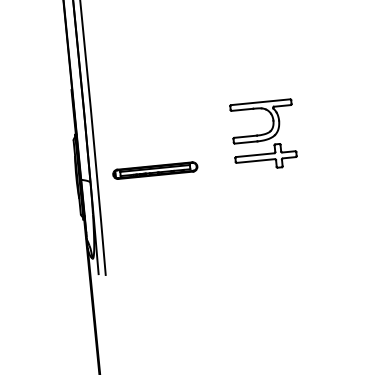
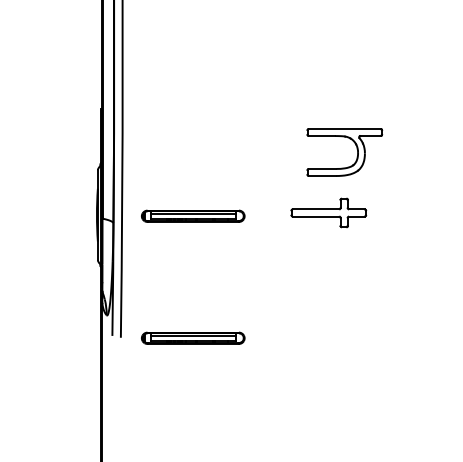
part: (271, 118) -> (356, 149), moved
part: (165, 269) -> (193, 337), added

